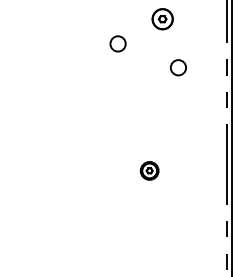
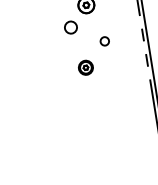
circle: (117, 43) -> (70, 27), moved
circle: (178, 67) -> (104, 41), size x0.7
part: (149, 170) -> (85, 67), moved

